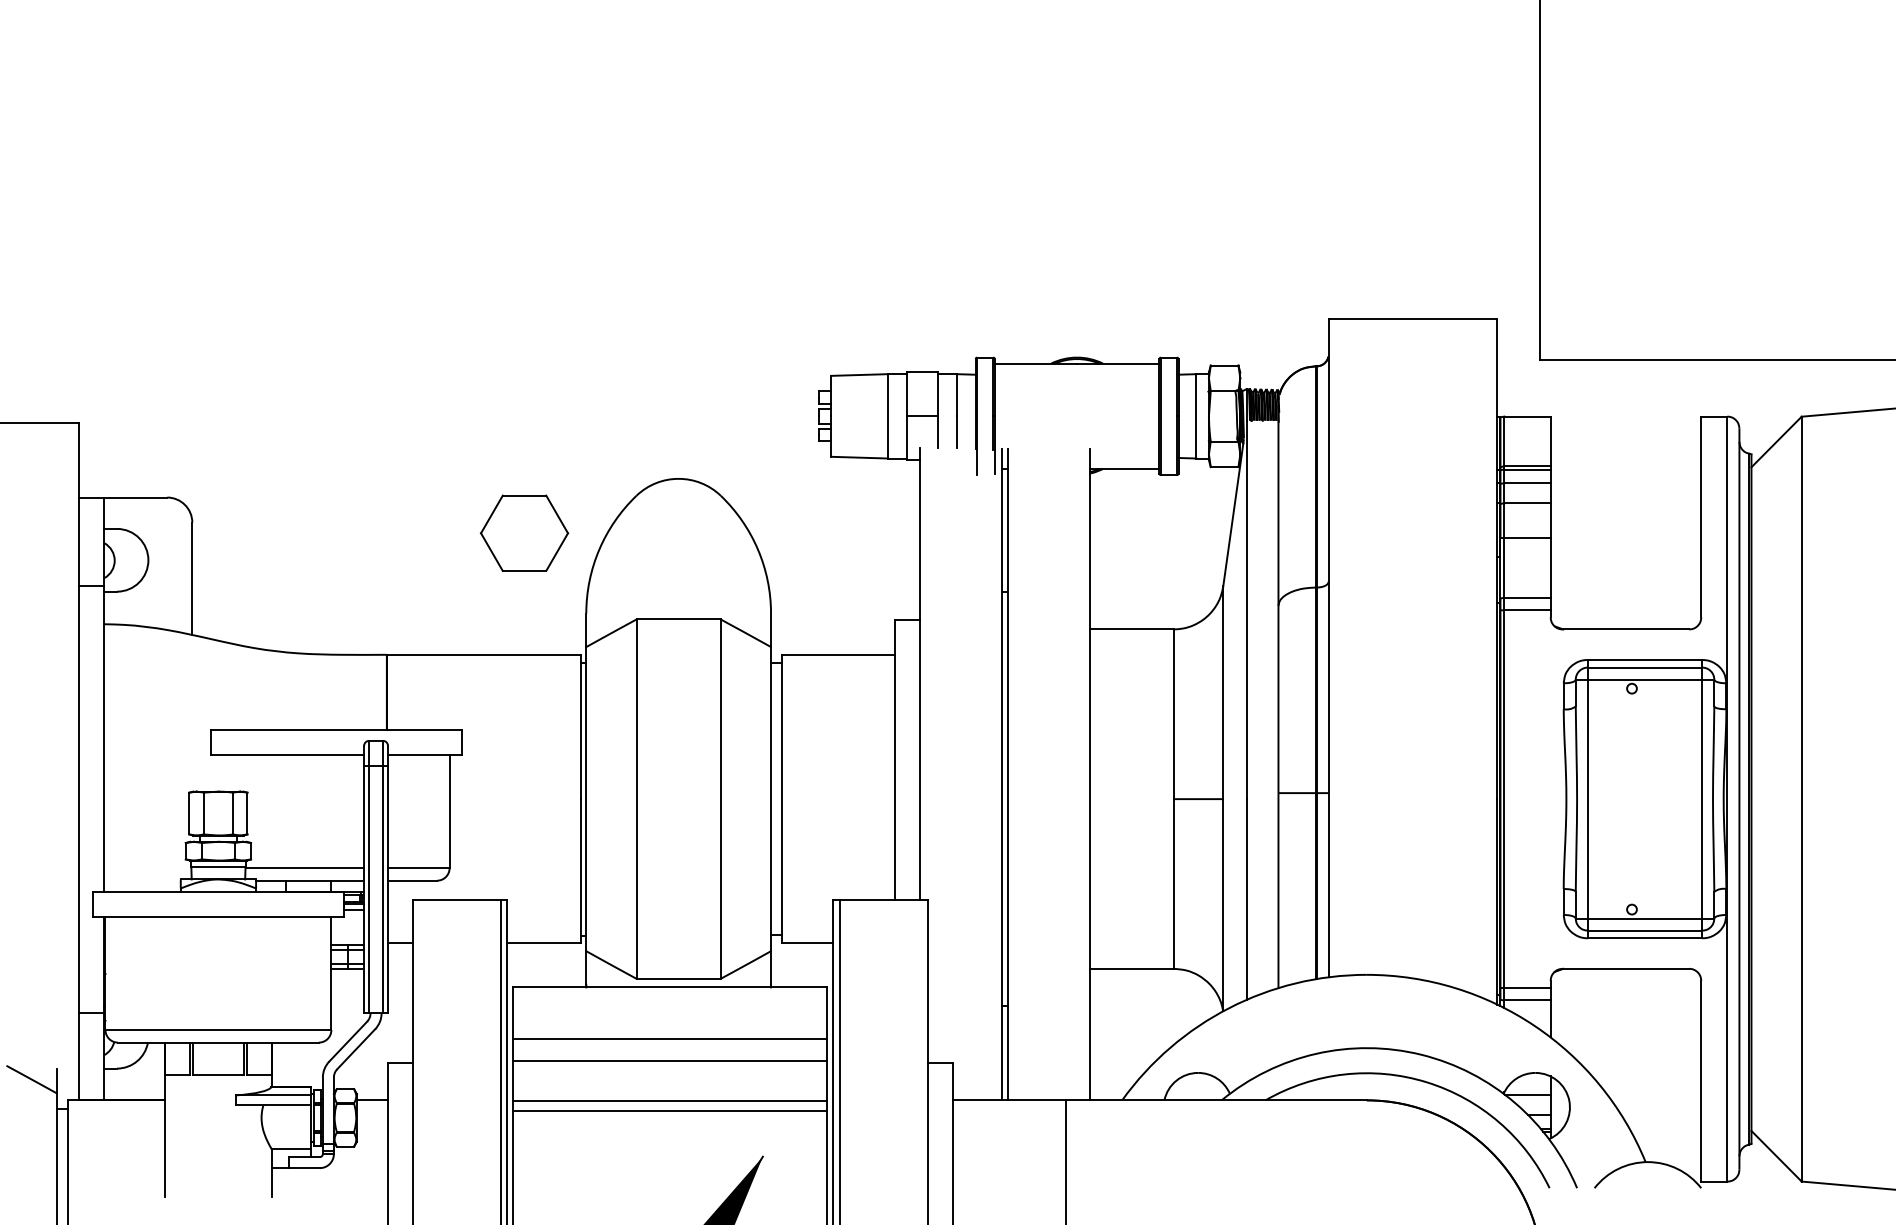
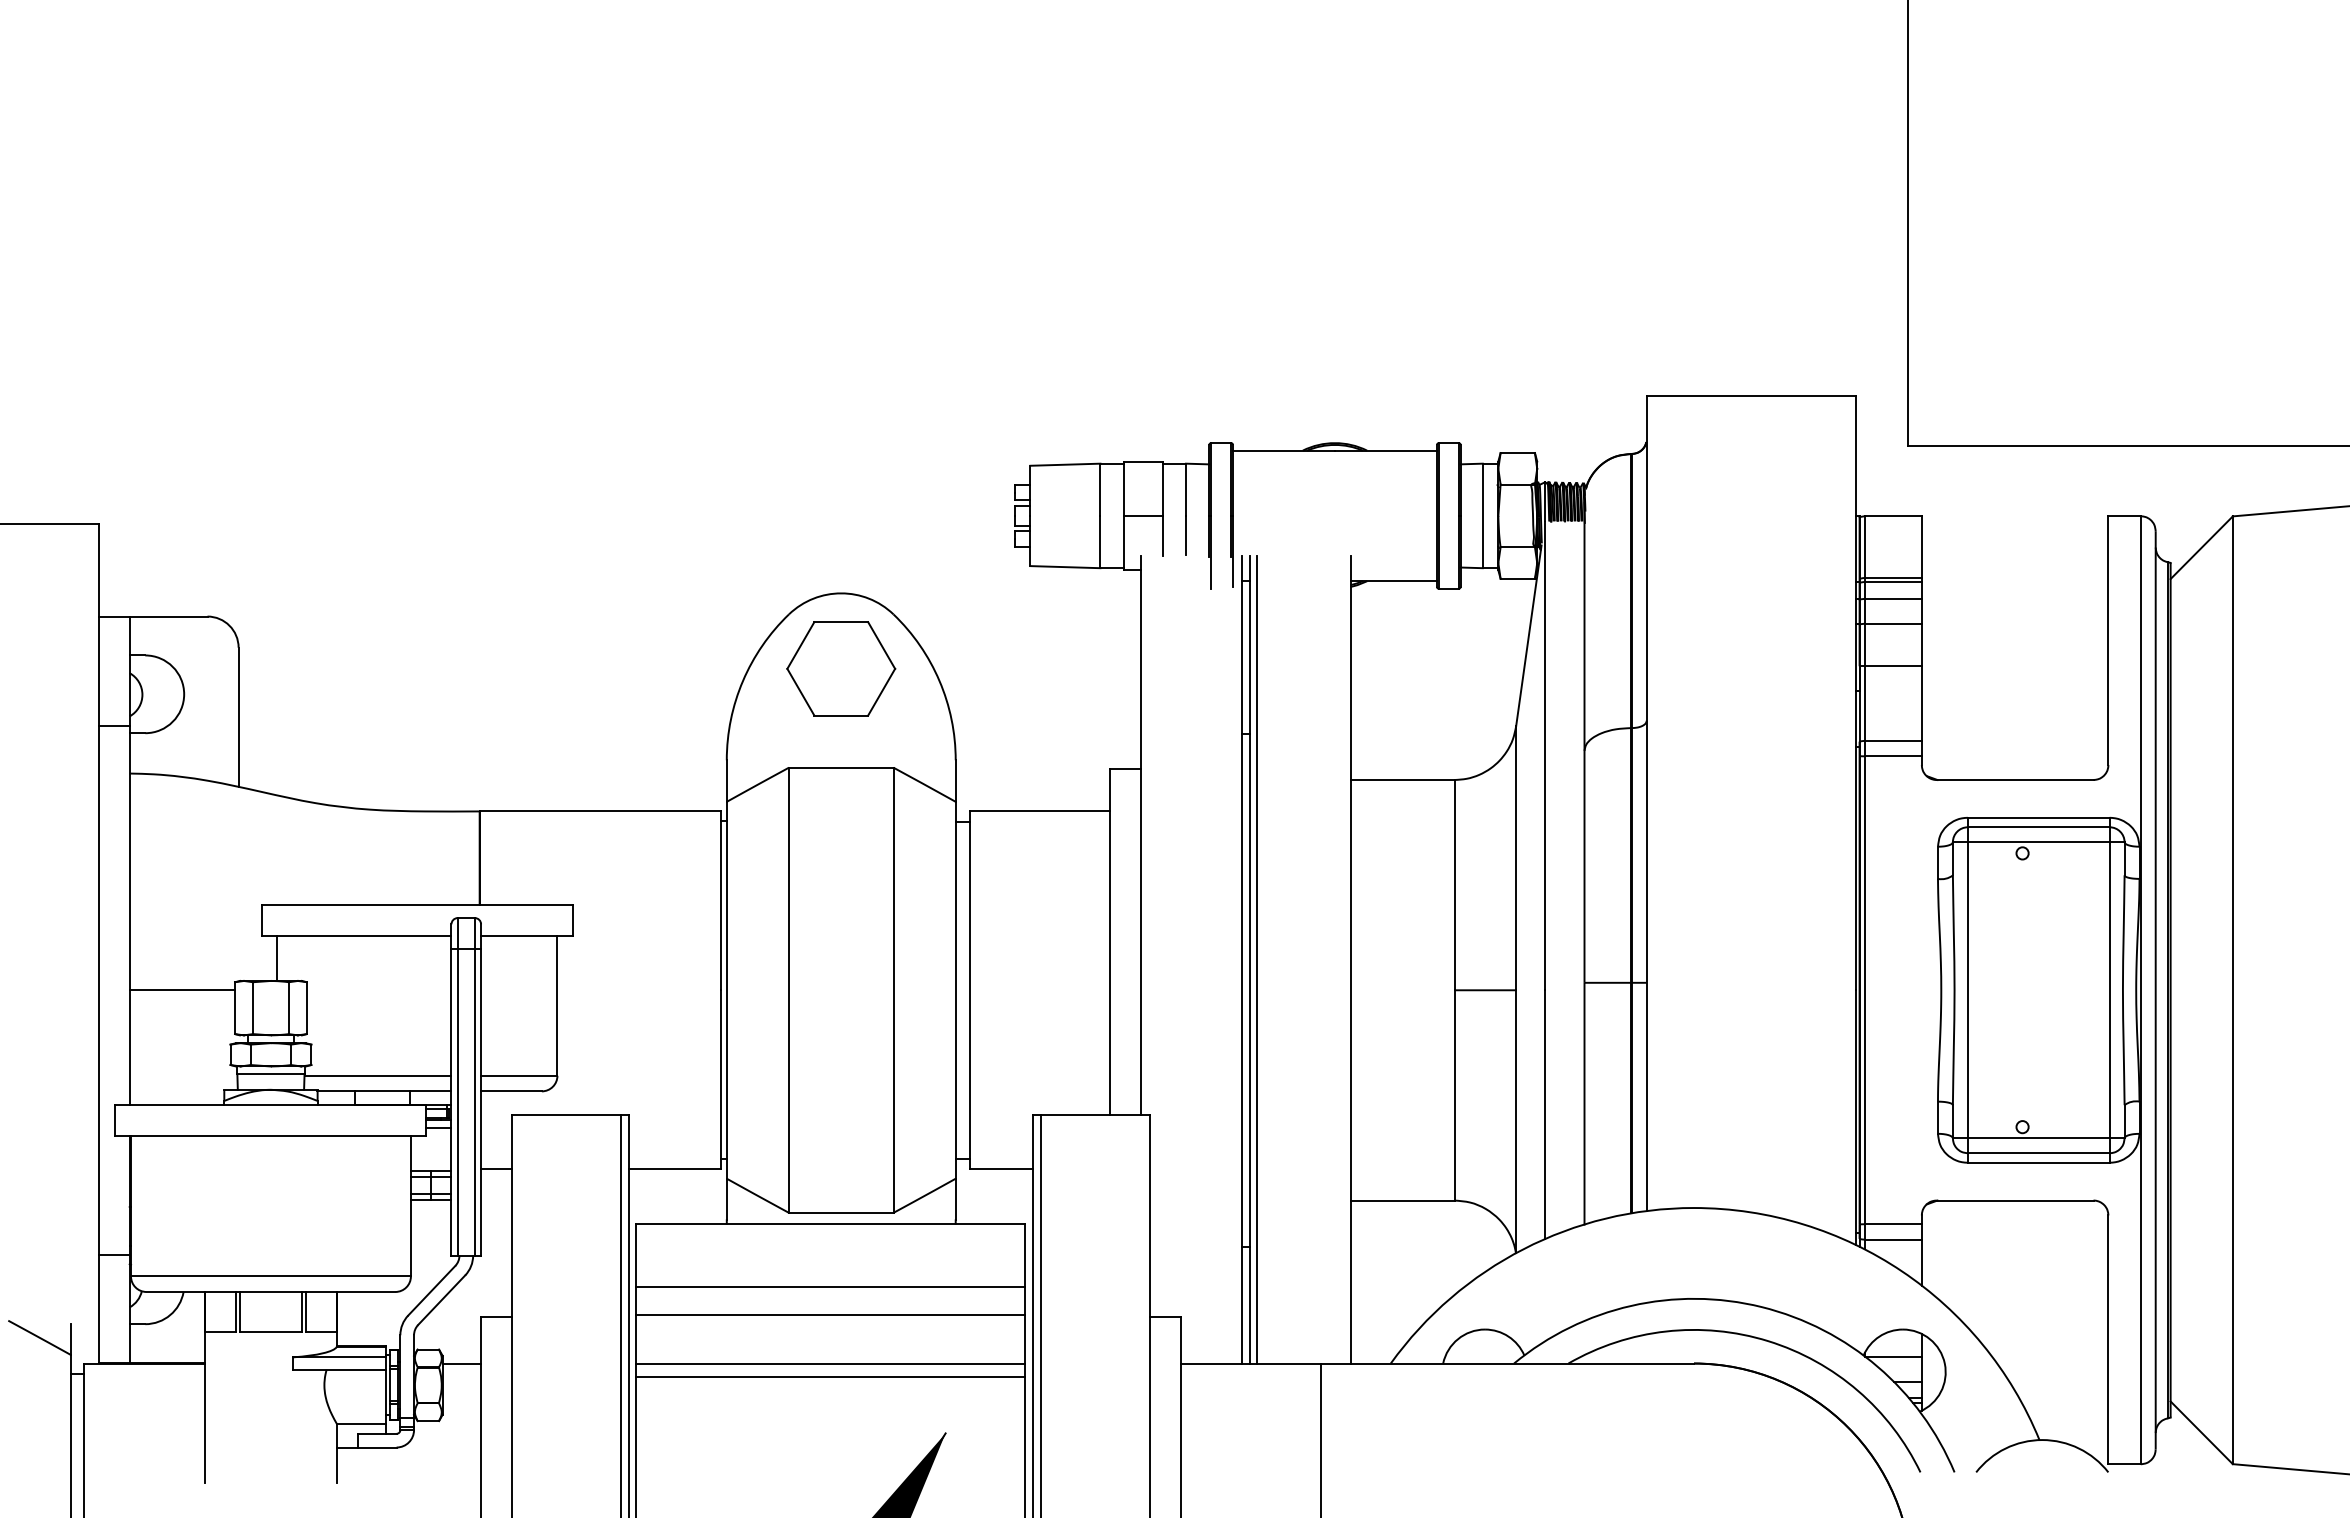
part: (524, 533) -> (841, 668), moved
line: (223, 772) -> (277, 957), added
line: (1014, 774) -> (1257, 959), added
line: (147, 799) -> (182, 990), added

